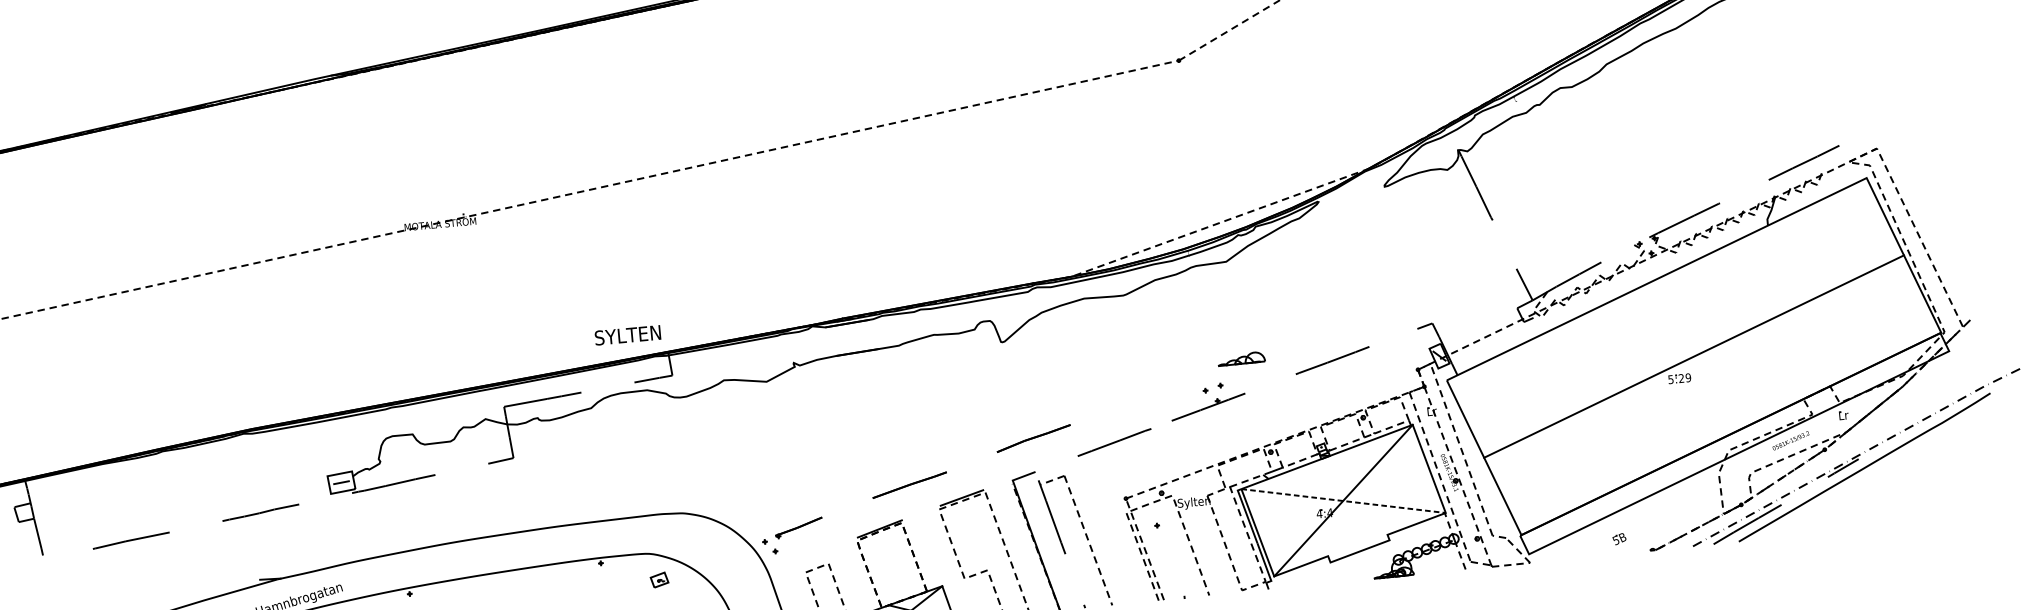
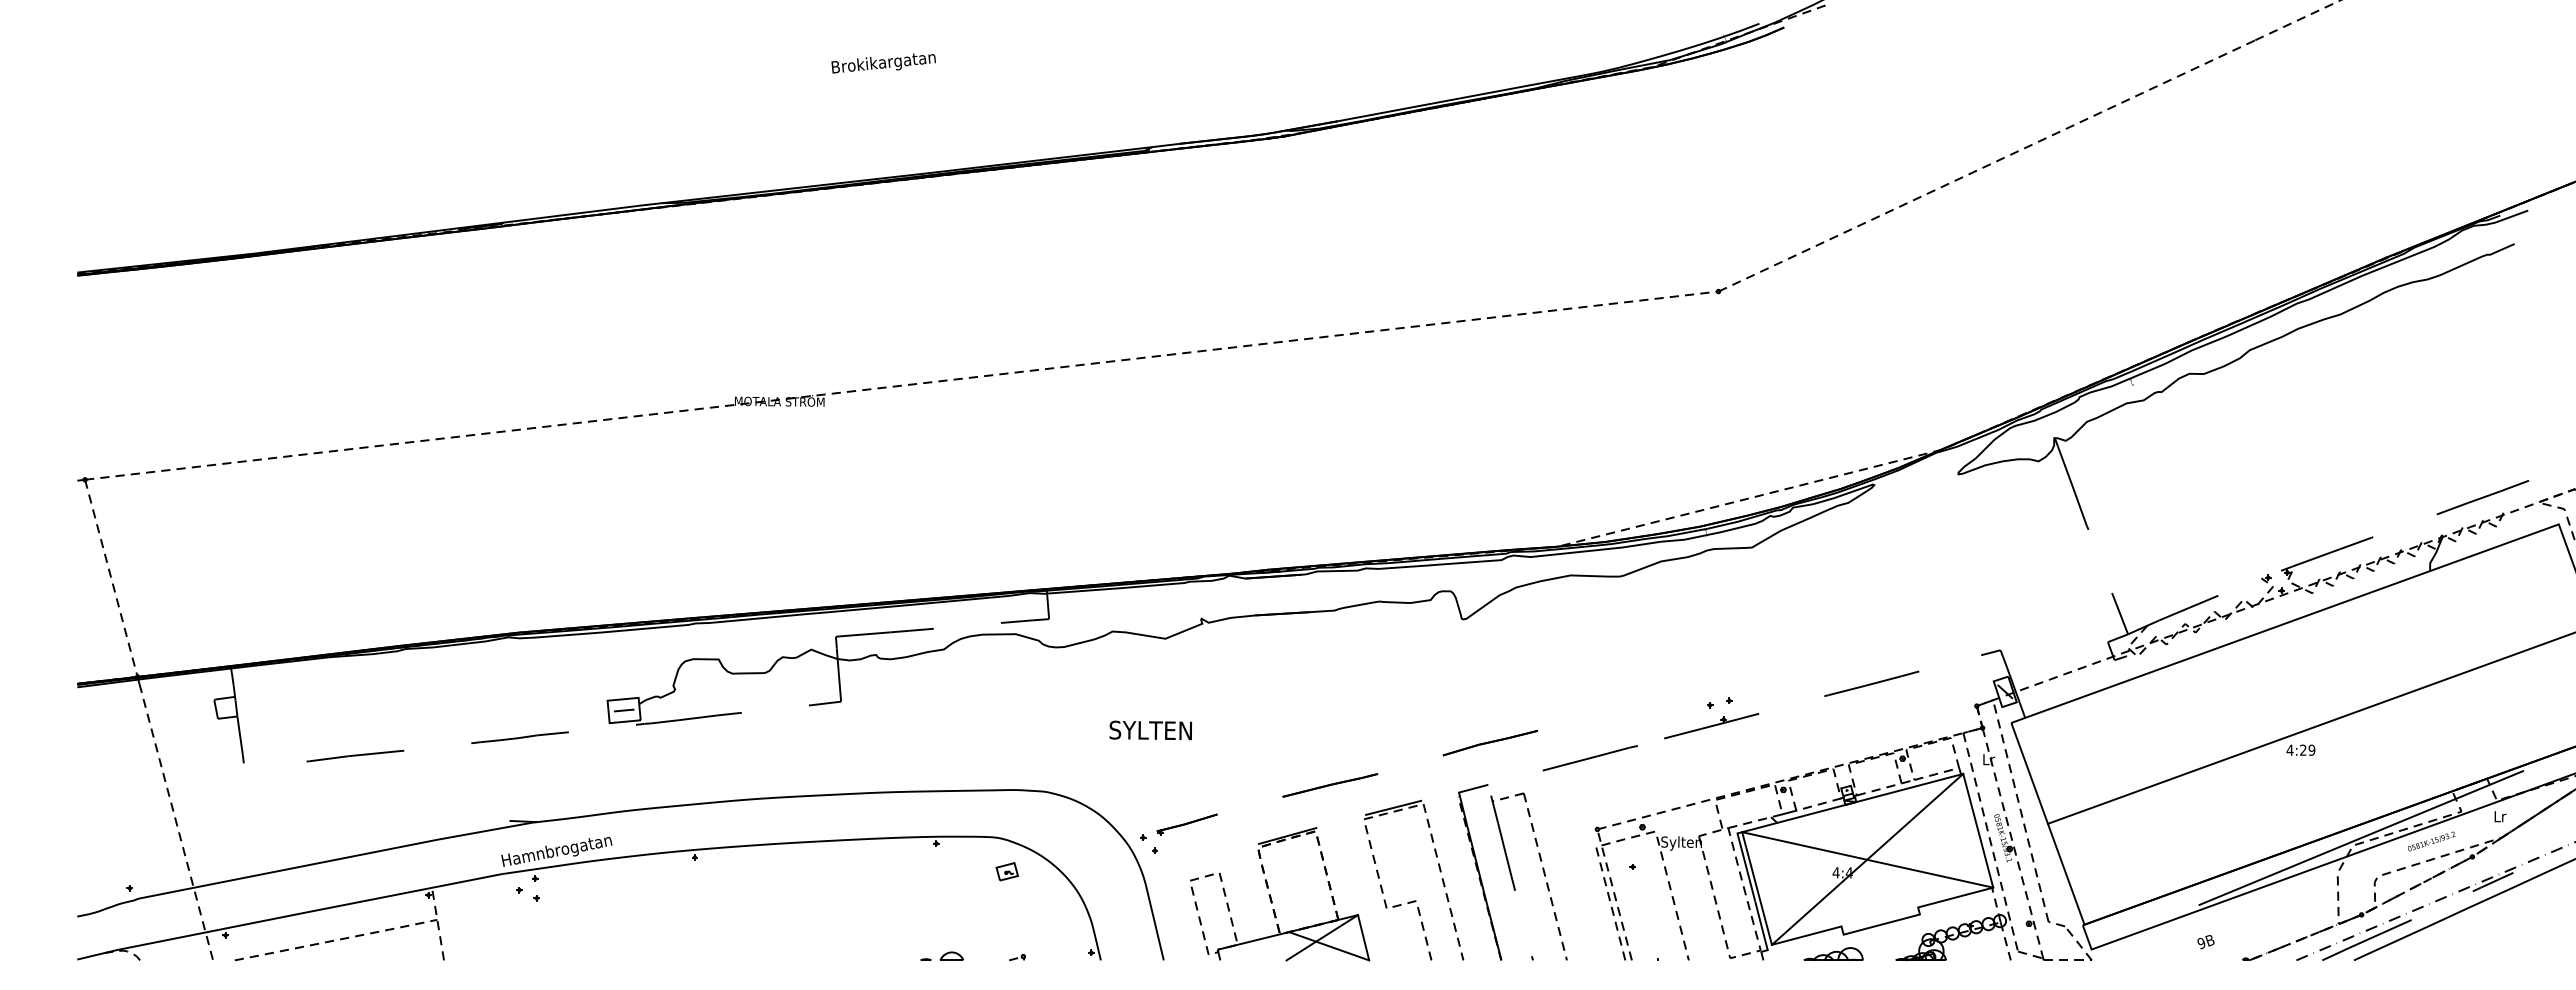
text: (627, 335) -> (1150, 730), moved
part: (1241, 359) -> (1833, 954), moved
text: (1670, 379) -> (2289, 749), 5:29 -> 4:29
line: (1734, 443) -> (2361, 837), added
line: (1343, 500) -> (1867, 859), dashed -> solid
text: (1616, 540) -> (2201, 943), 5B -> 9B

